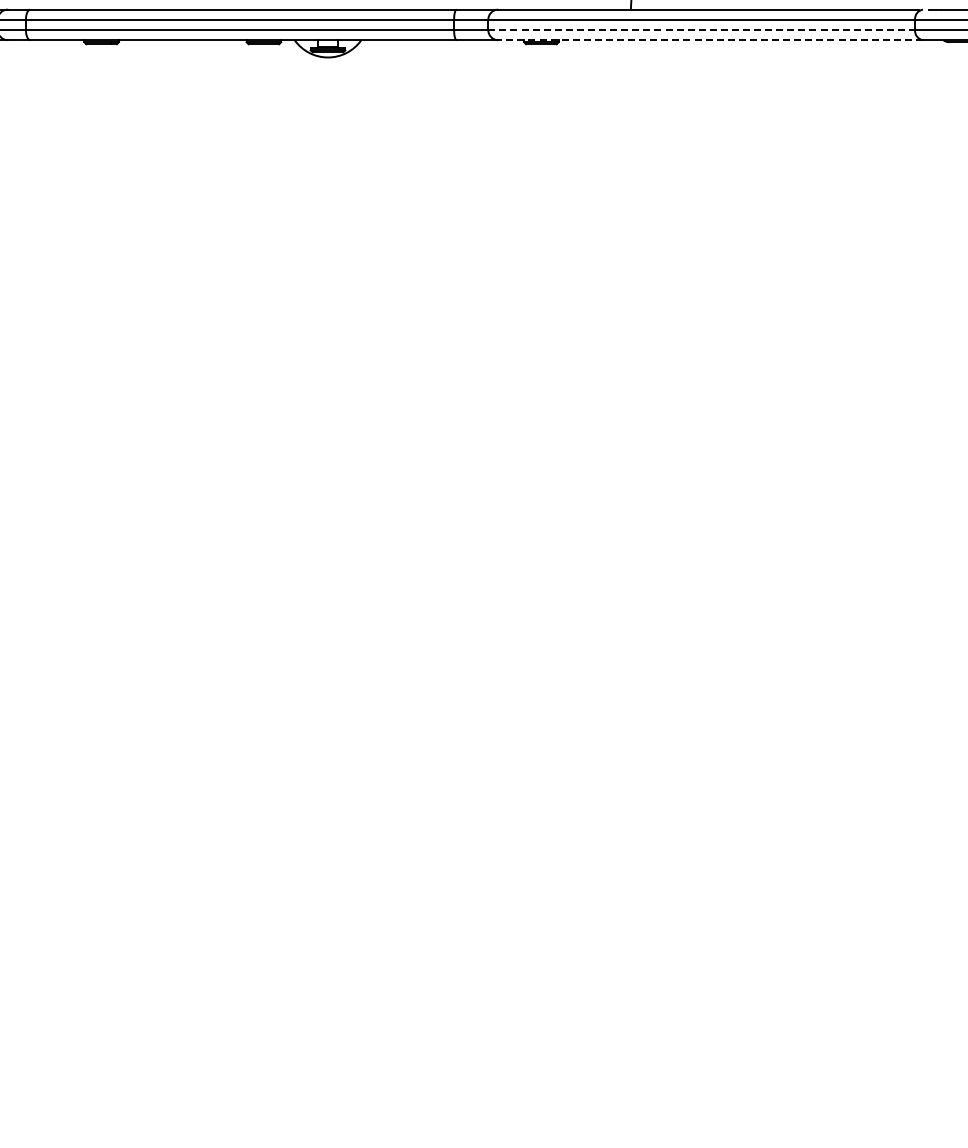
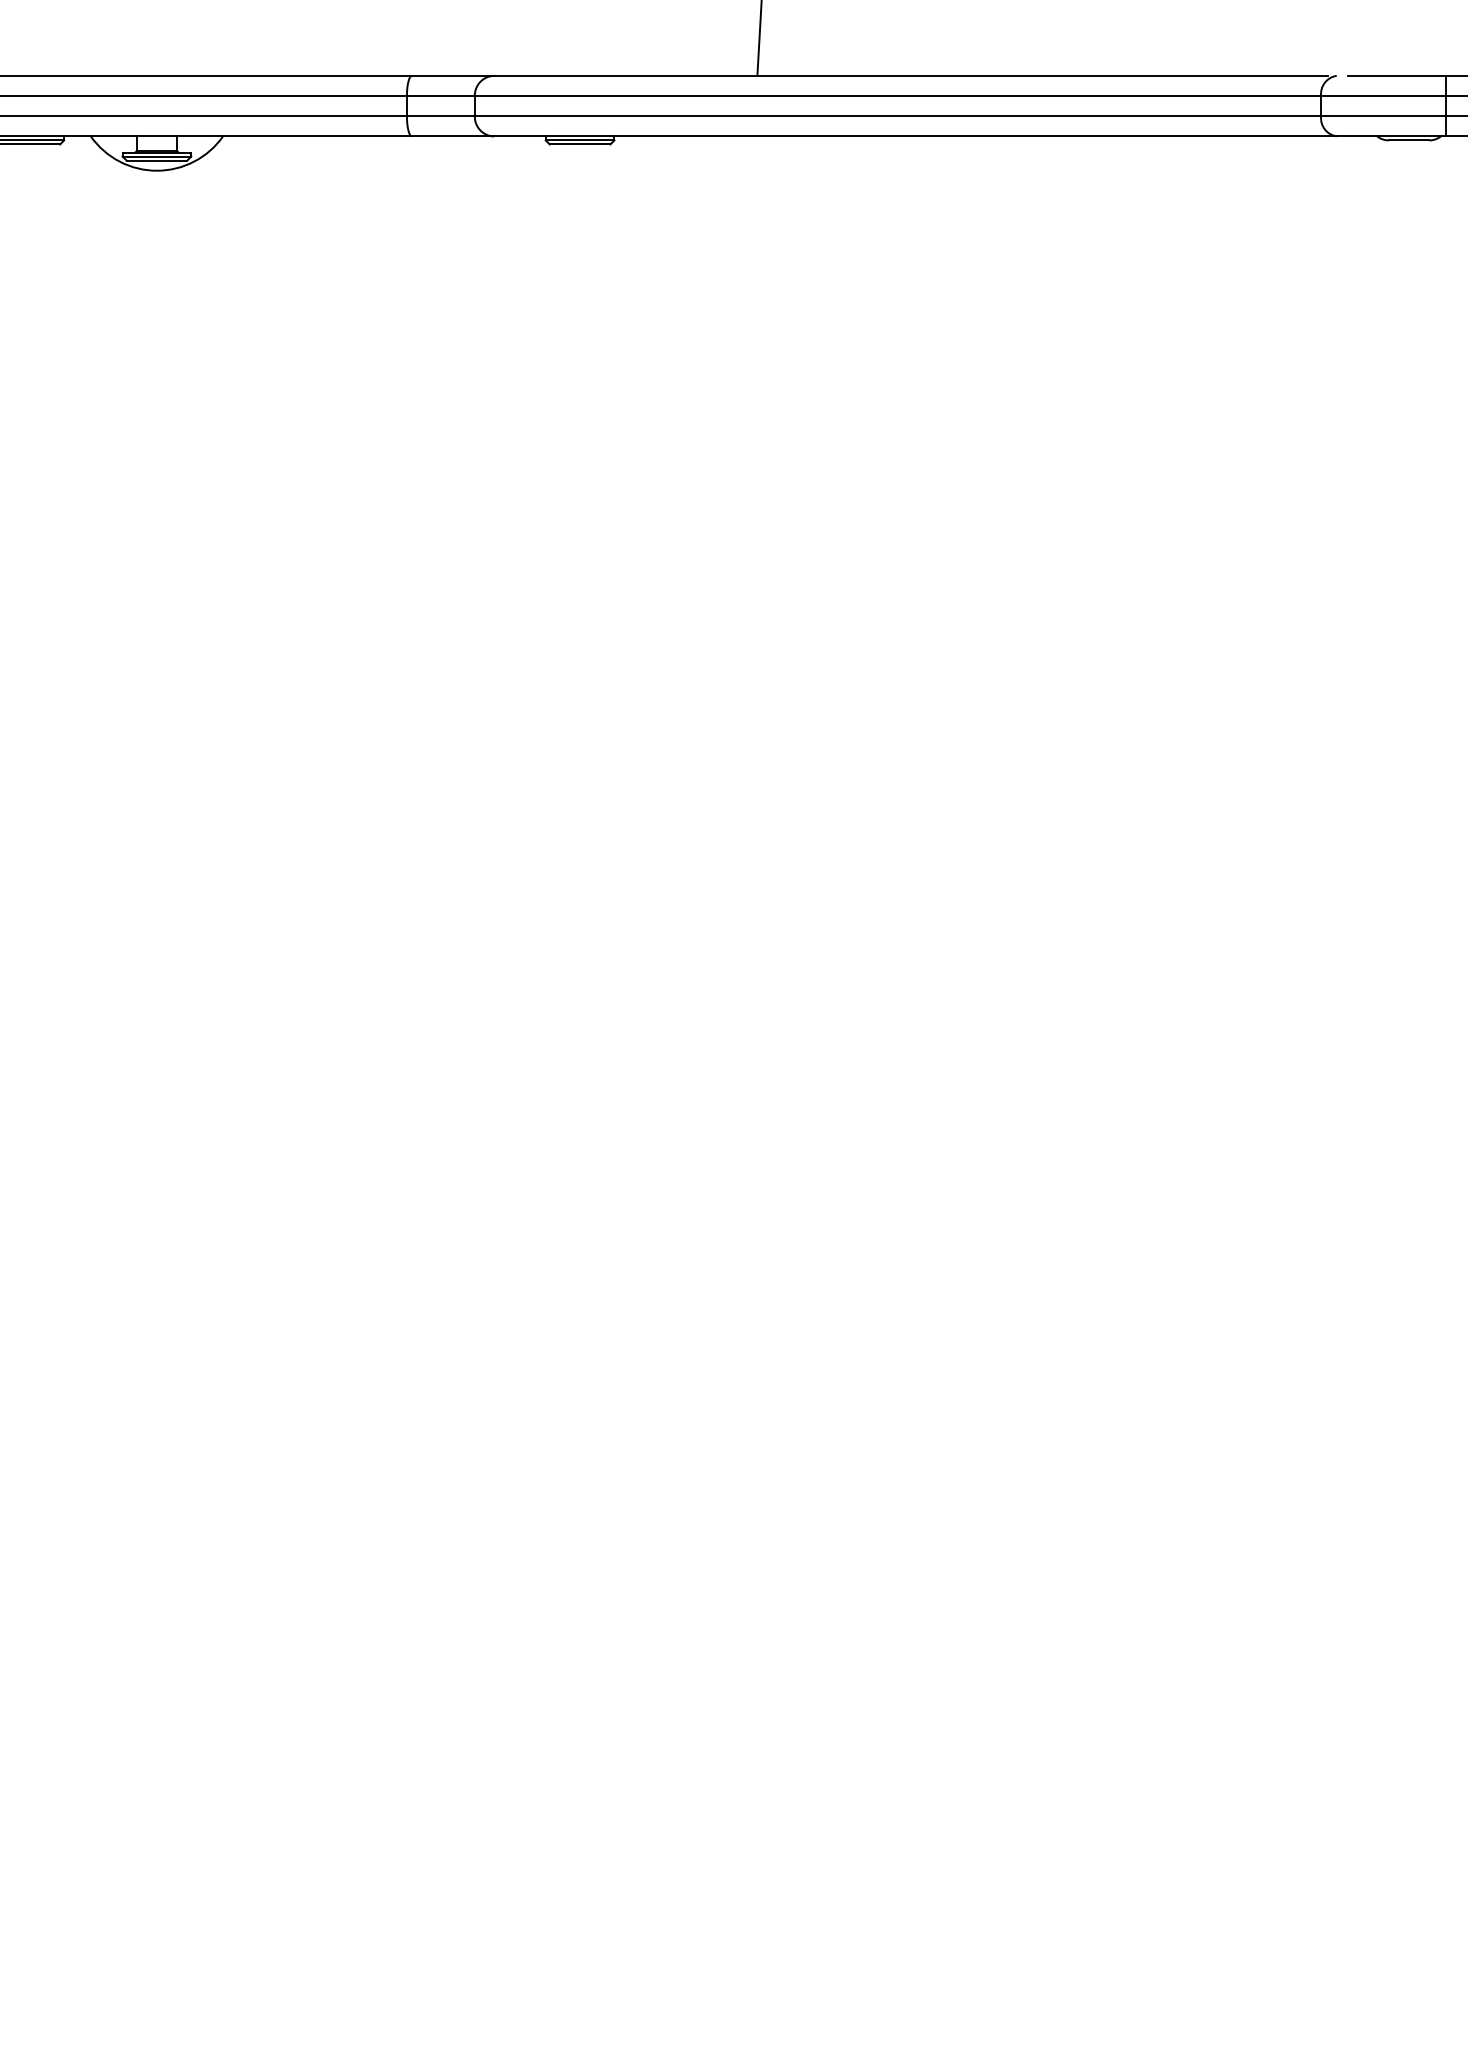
line: (702, 30) -> (899, 117), dashed -> solid
line: (710, 40) -> (915, 137), dashed -> solid

